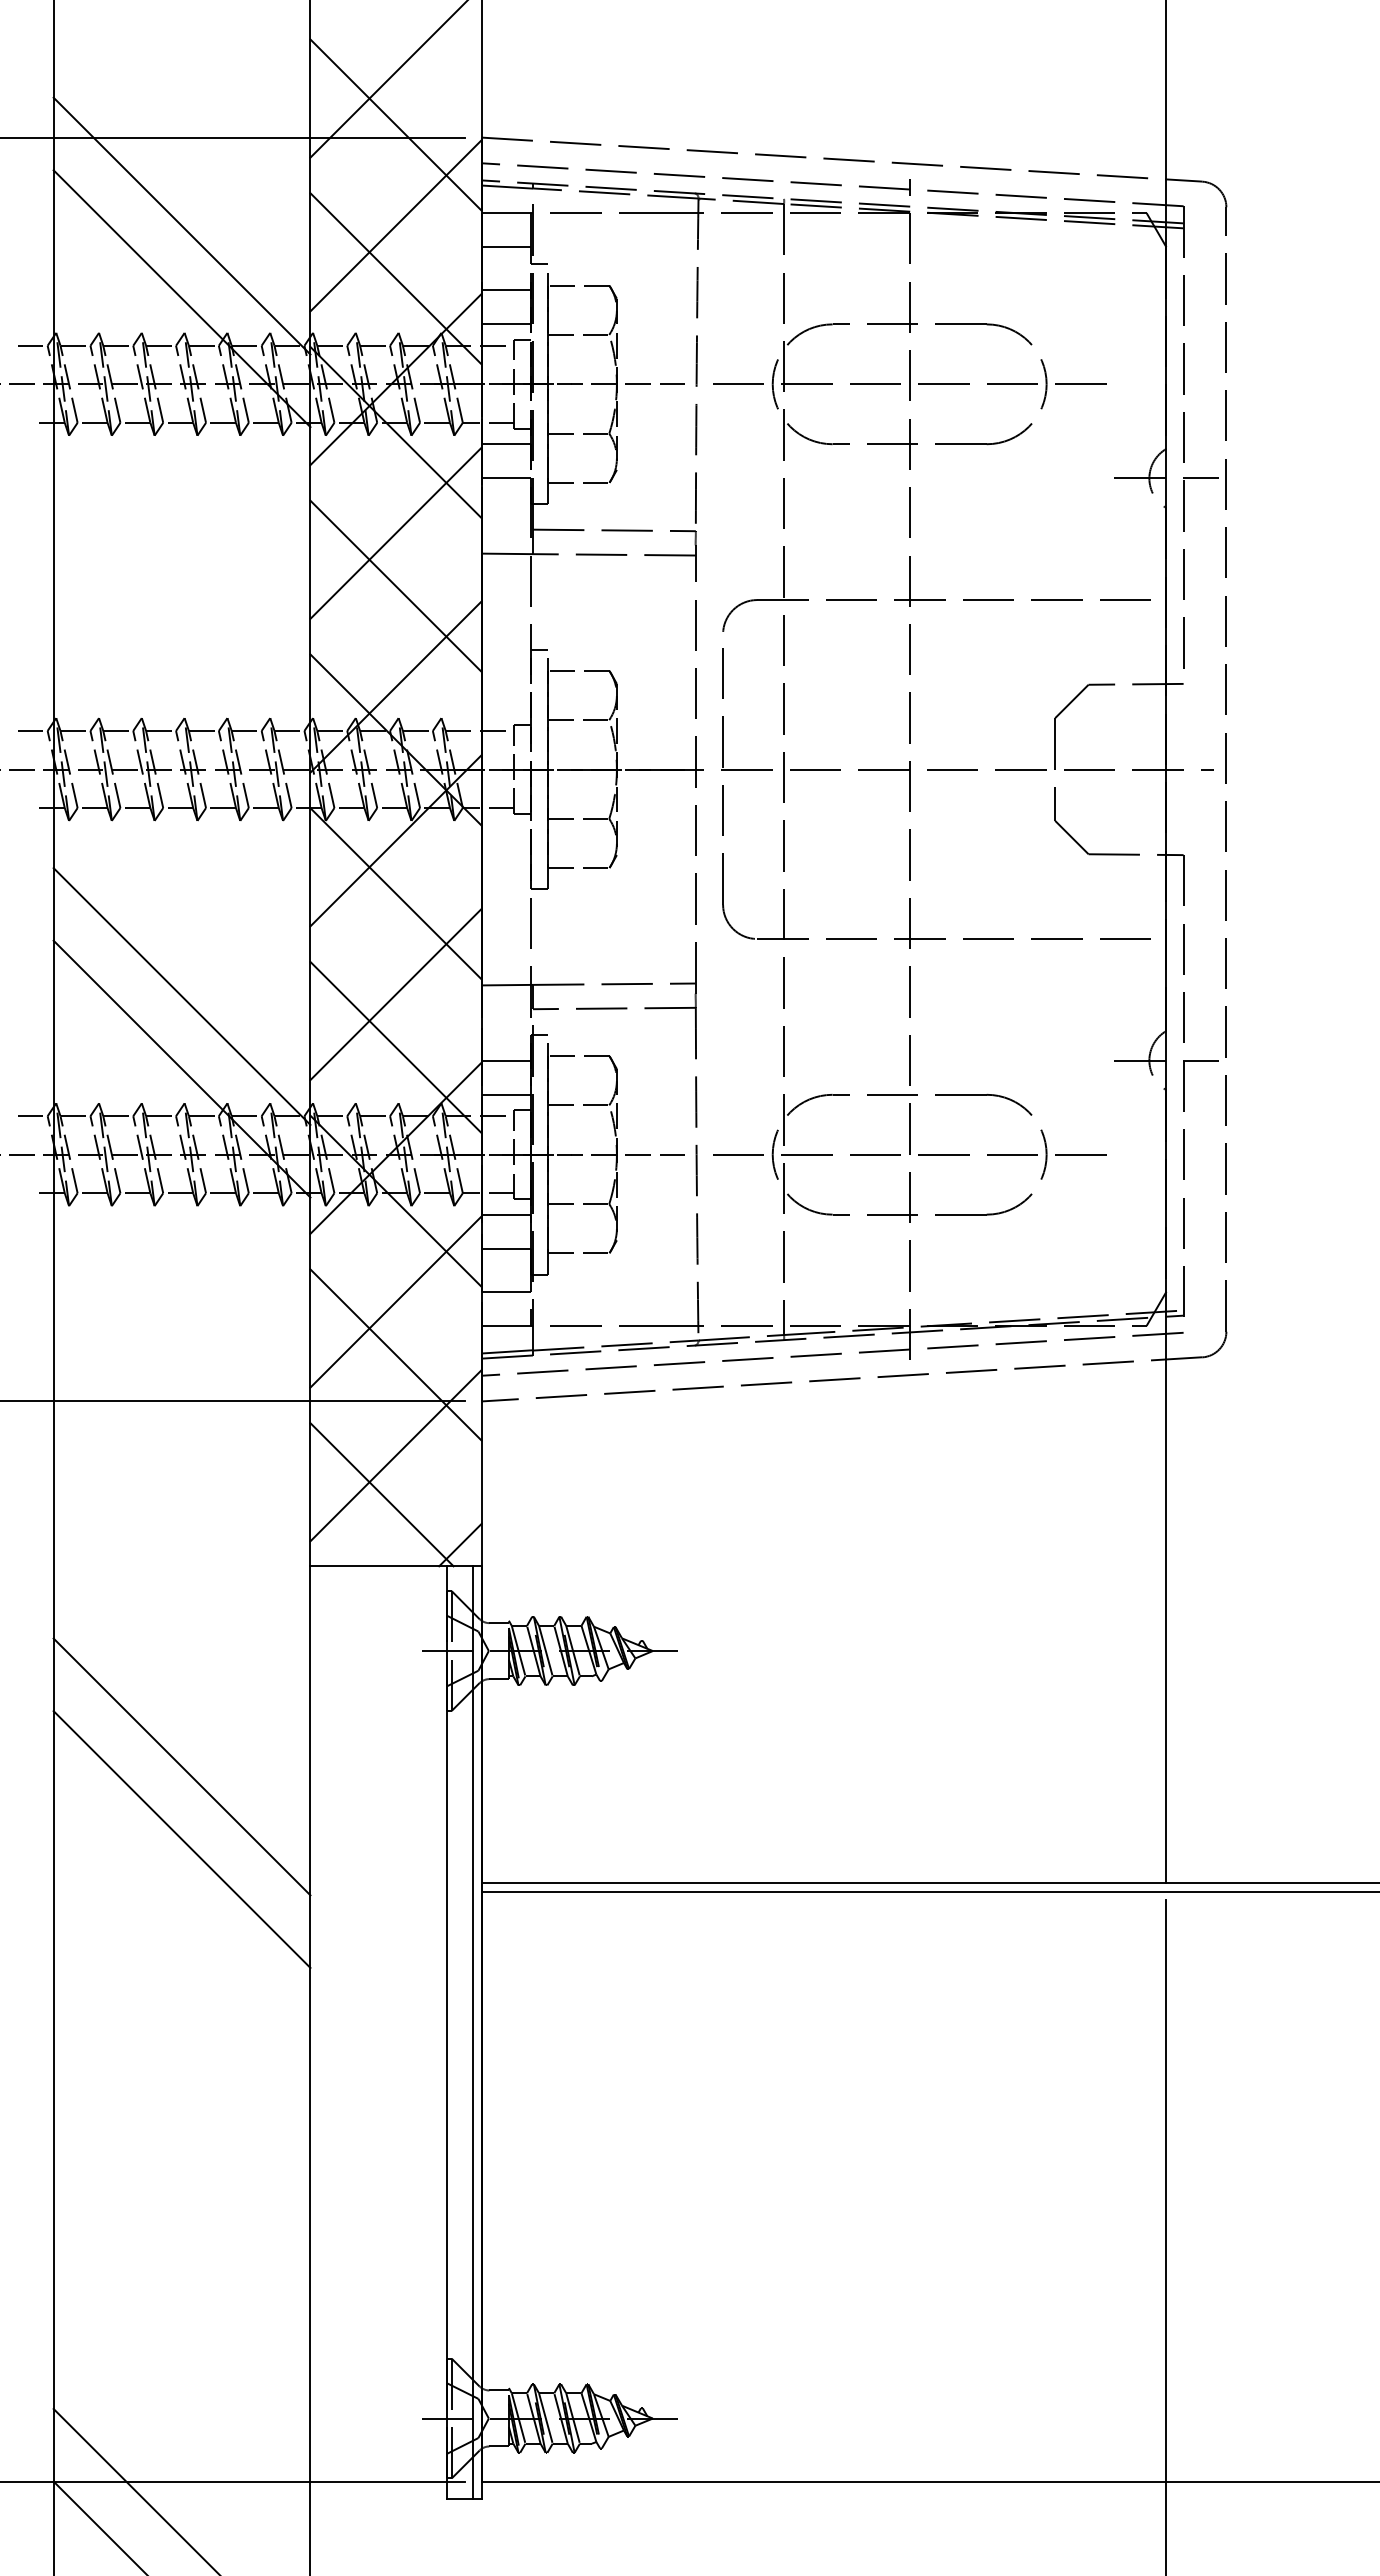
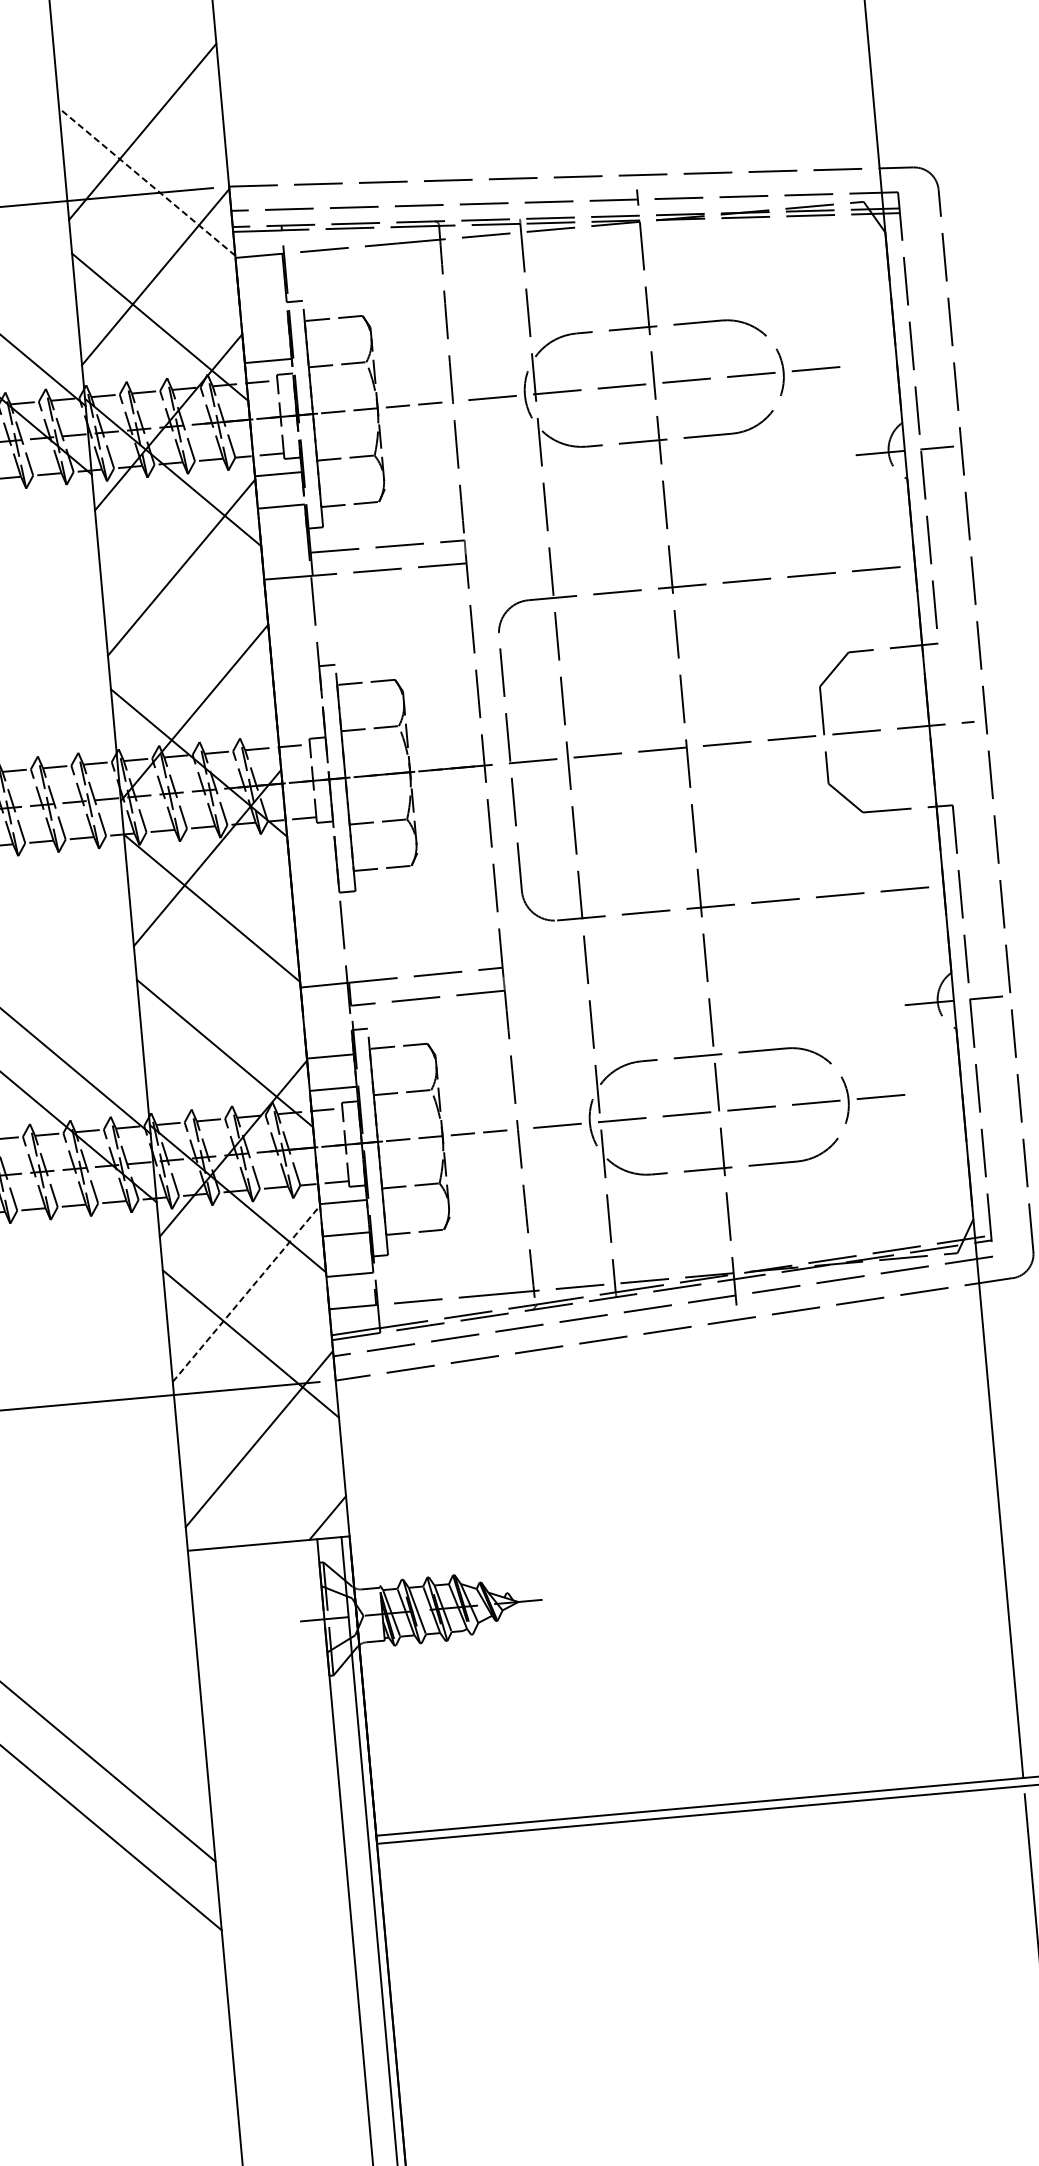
line: (395, 124) -> (146, 181), solid -> dashed
line: (506, 247) -> (261, 288), removed
line: (506, 290) -> (265, 328), removed
line: (395, 585) -> (185, 617), removed
line: (395, 994) -> (219, 1003), removed
line: (396, 1301) -> (246, 1293), solid -> dashed
line: (381, 1494) -> (248, 1476), removed

